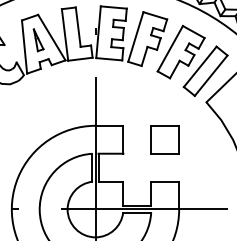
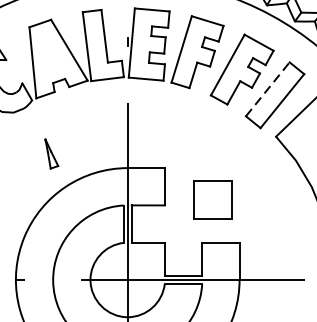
part: (38, 40) -> (51, 154), moved
line: (200, 66) -> (268, 88), solid -> dashed
part: (164, 139) -> (211, 199), moved

